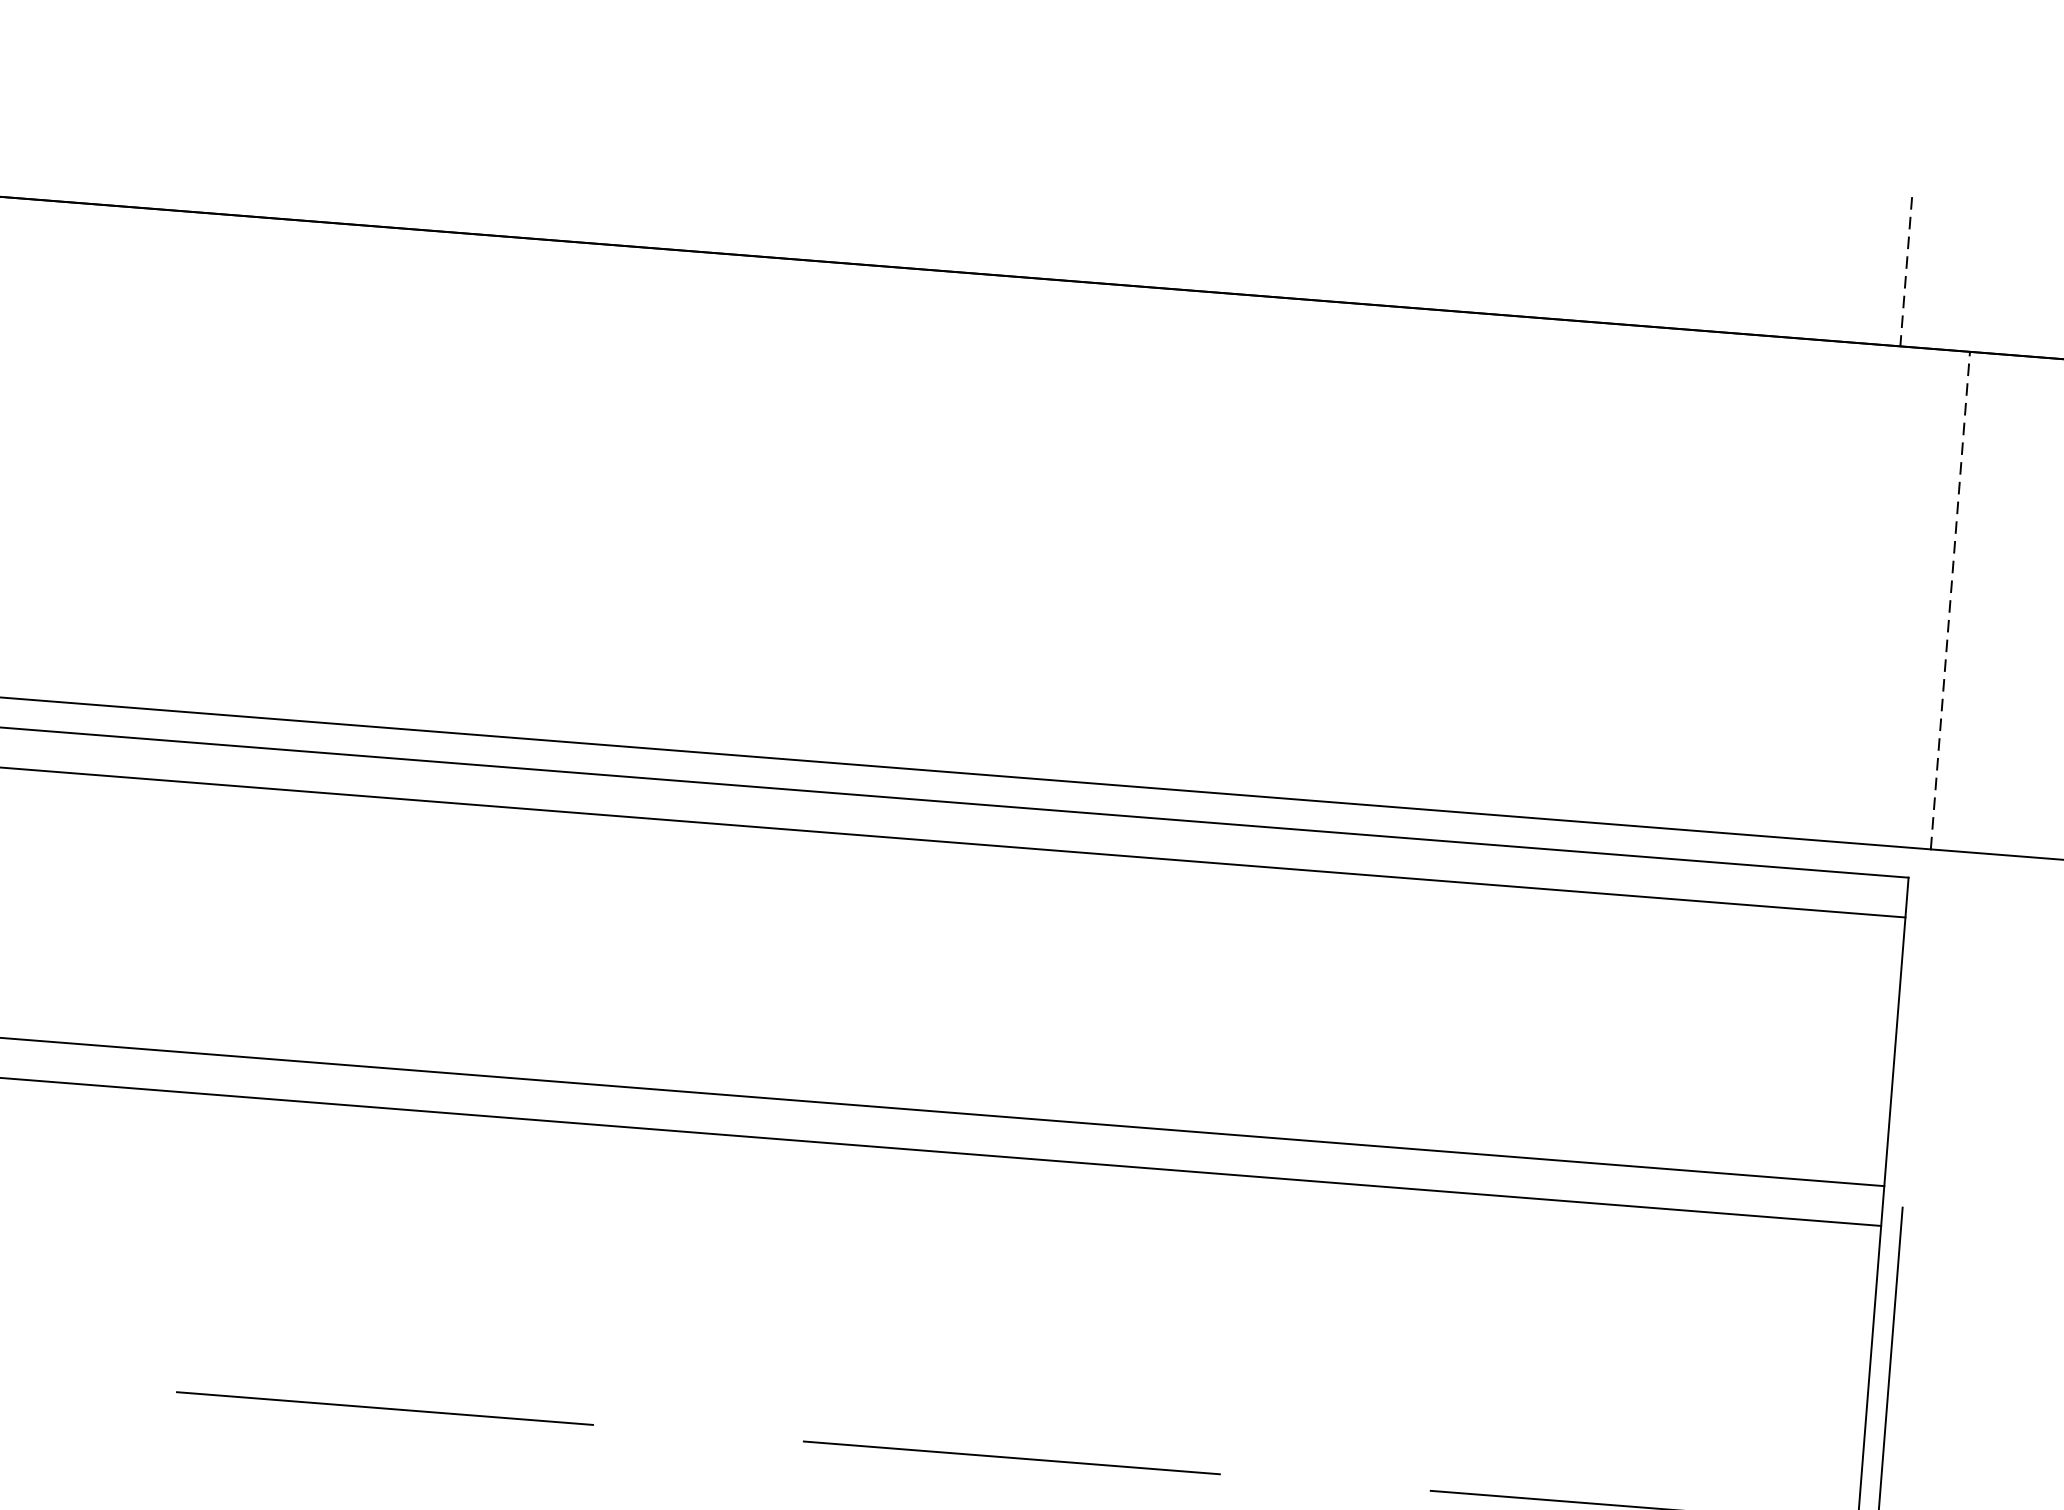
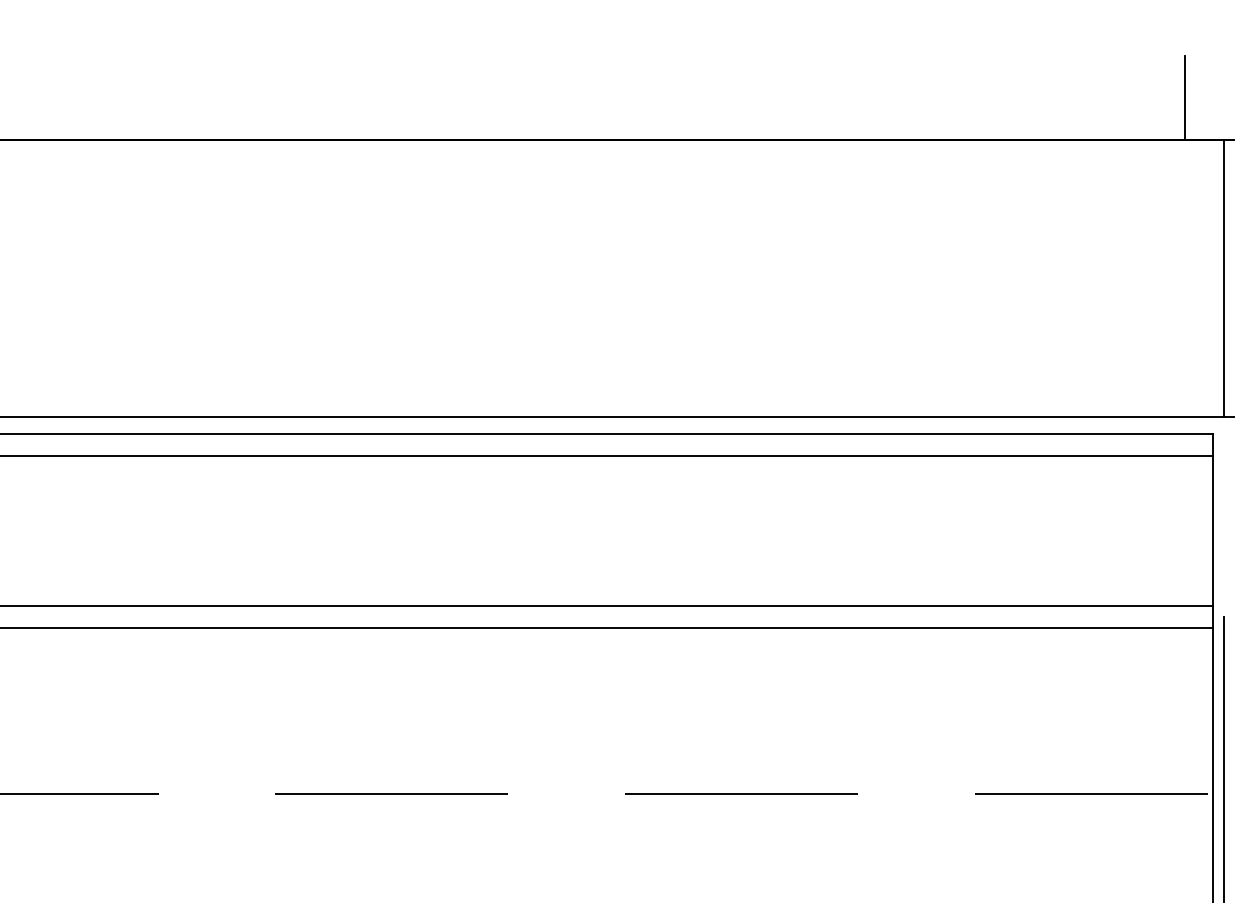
line: (1906, 270) -> (1185, 97), dashed -> solid
line: (1950, 600) -> (1224, 278), dashed -> solid

